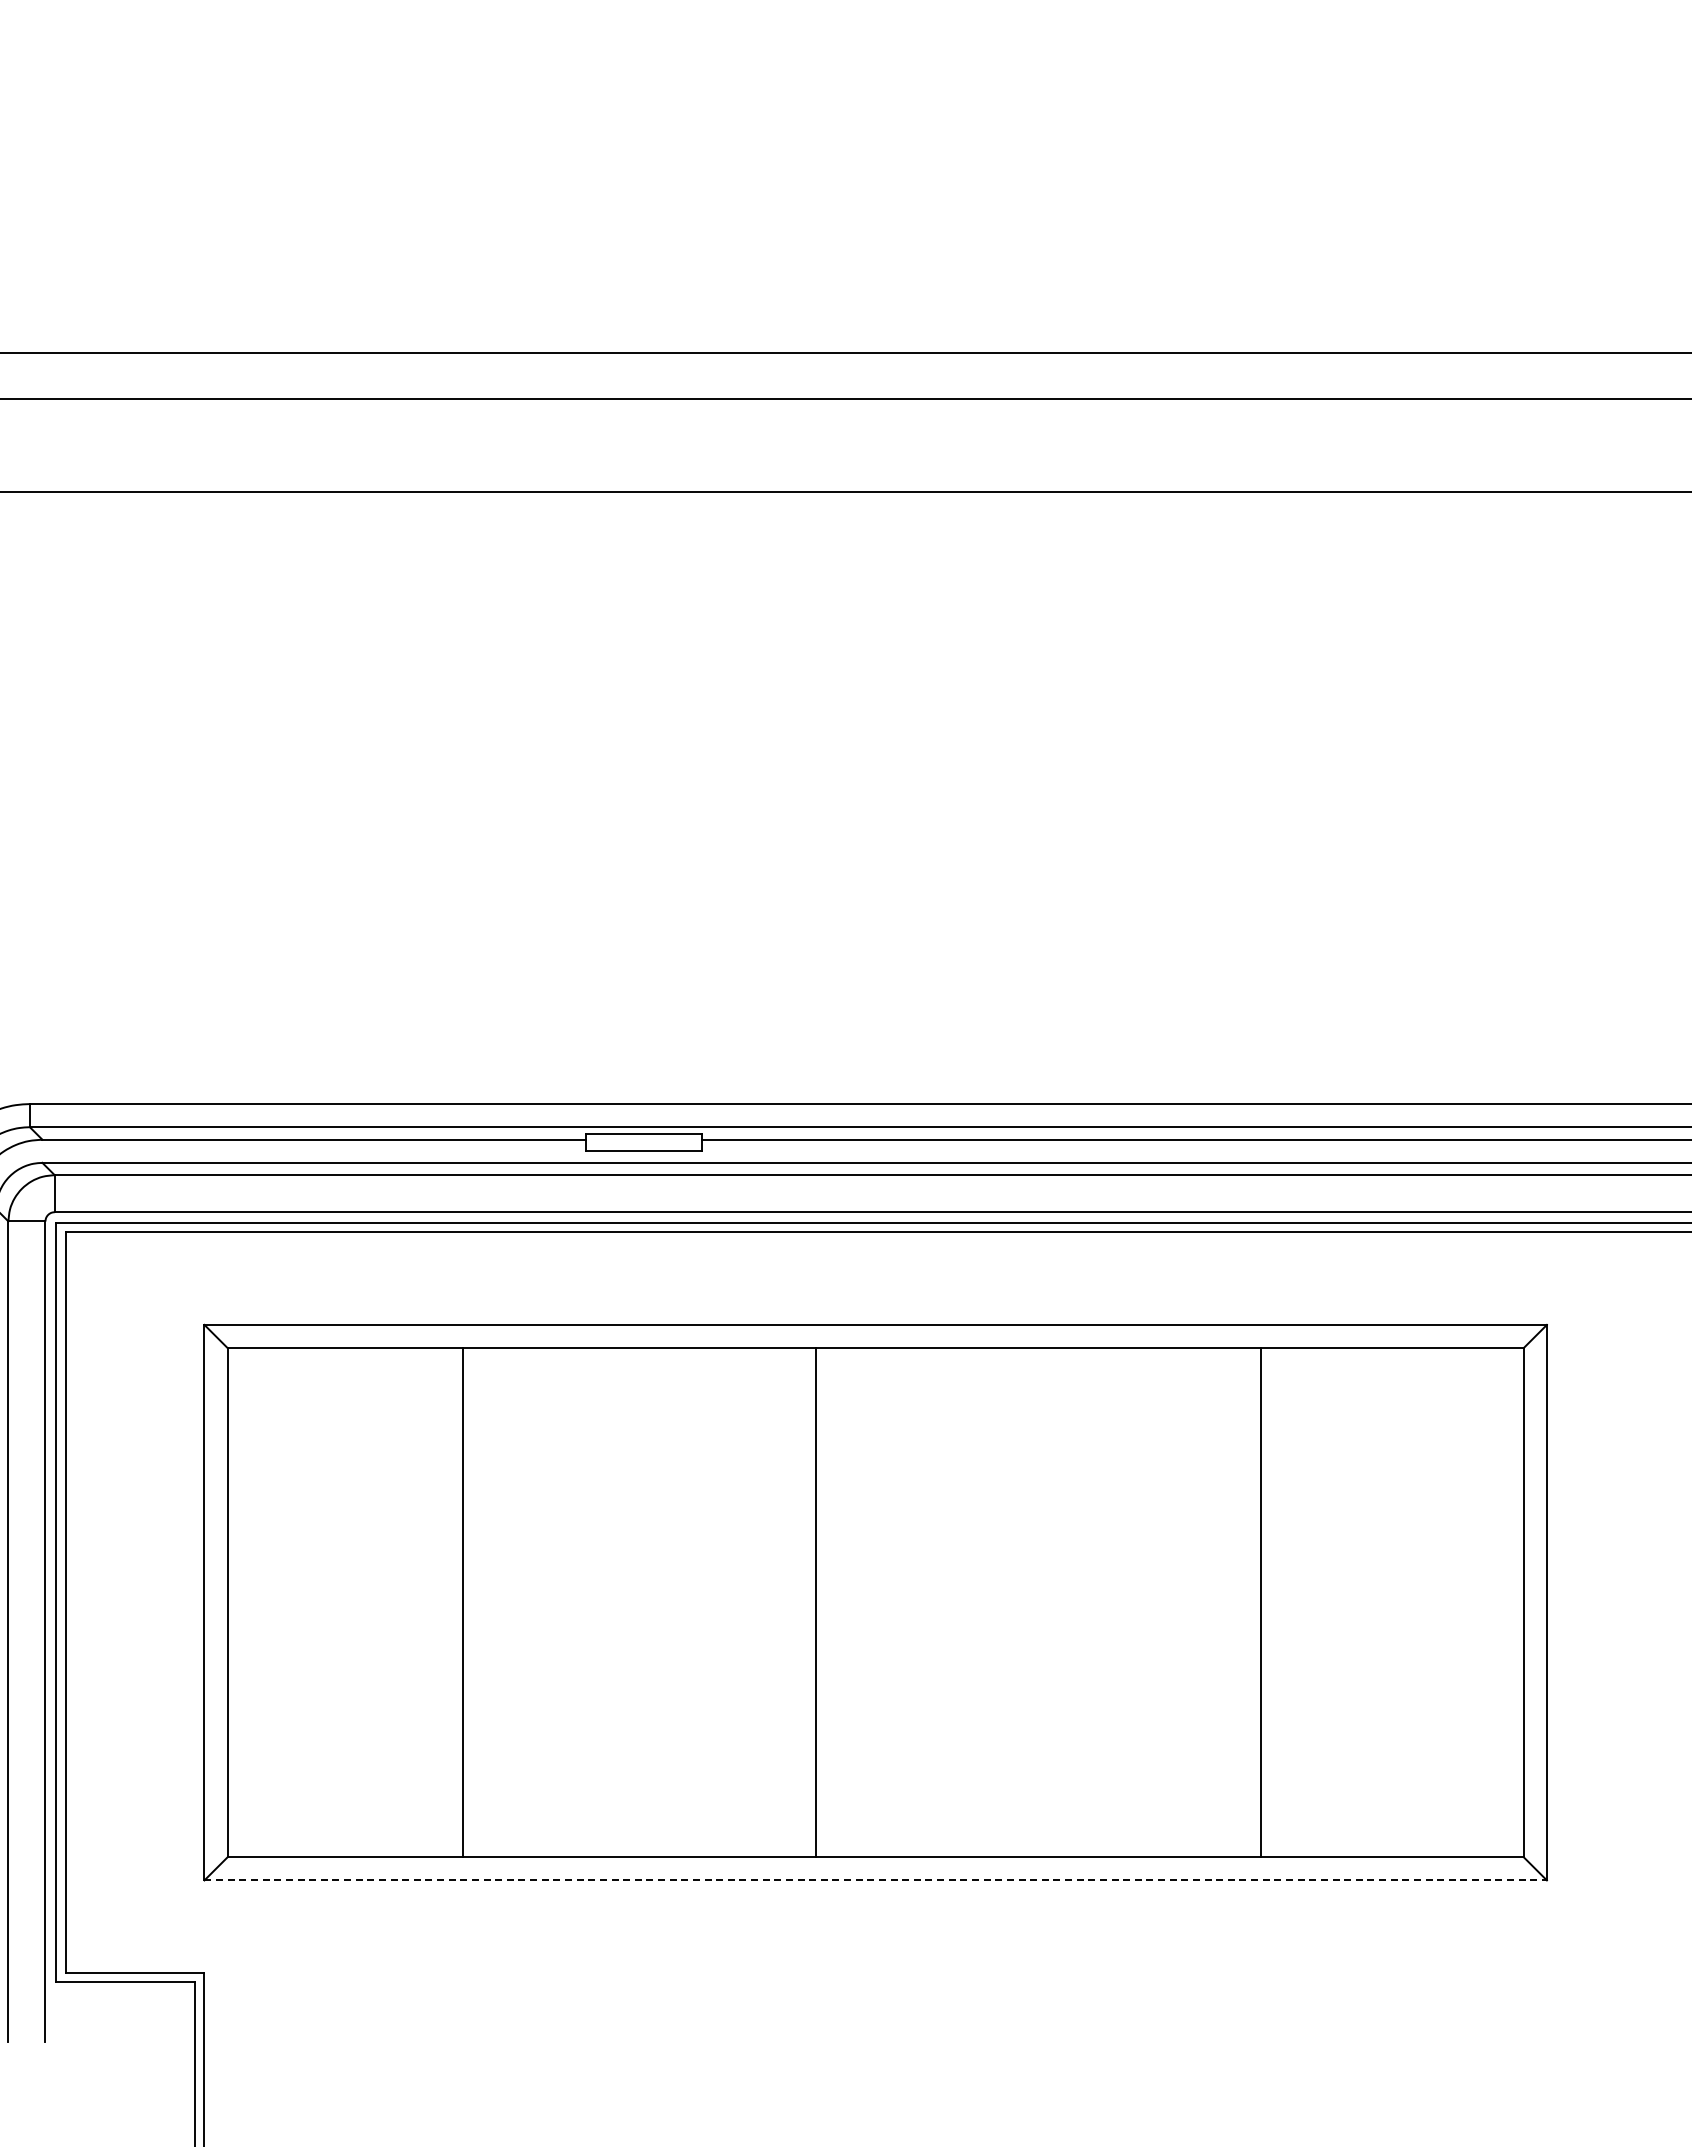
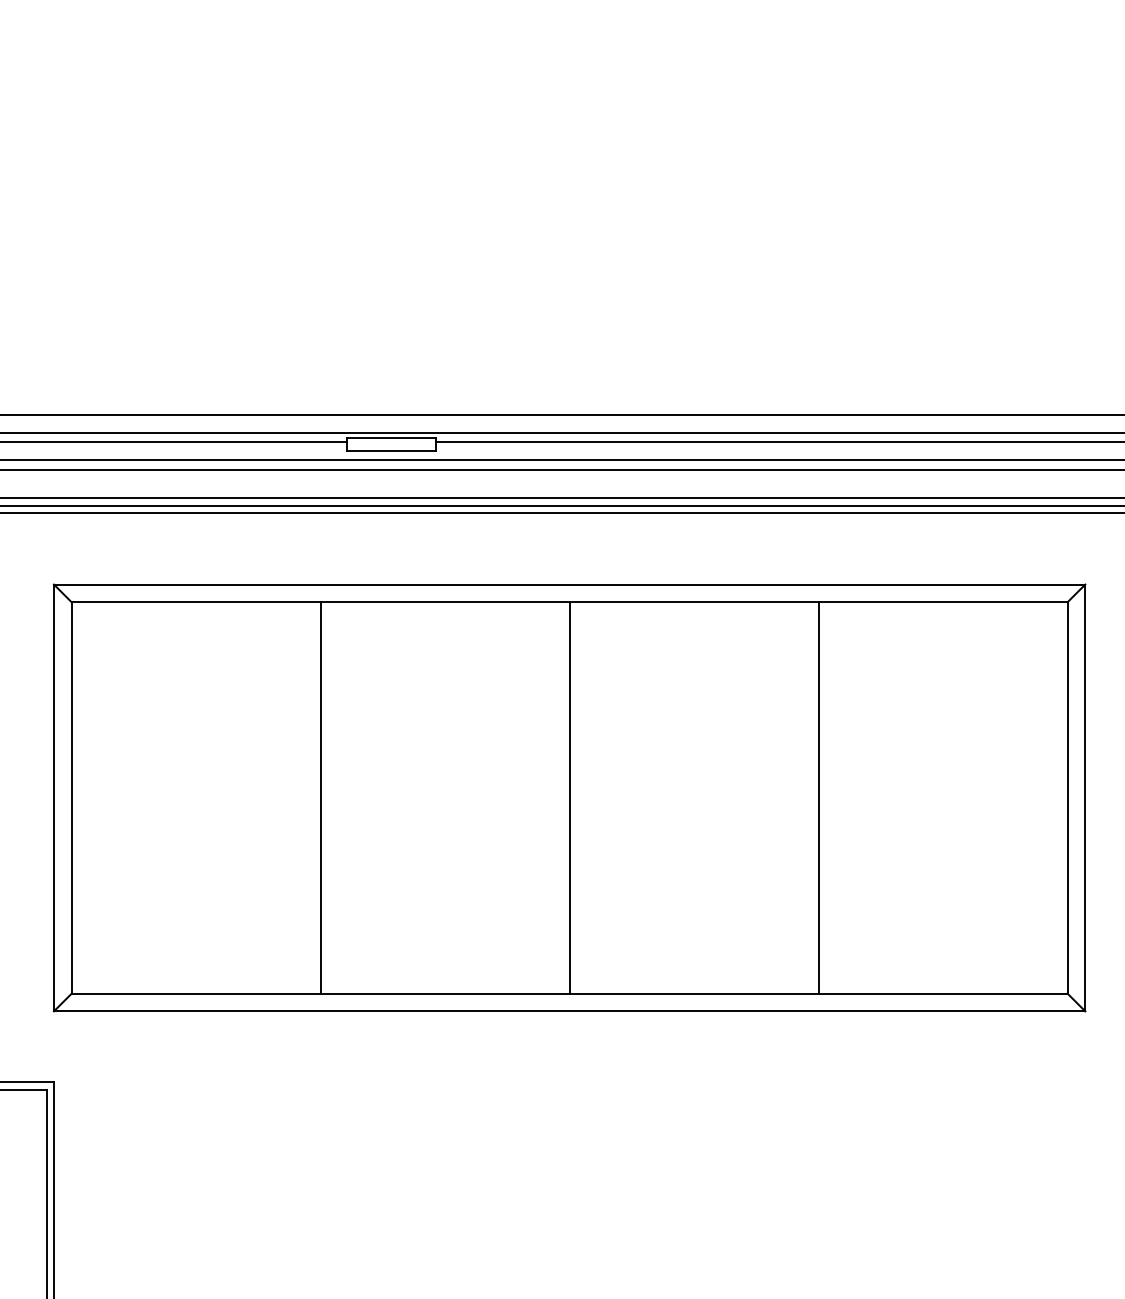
line: (462, 1602) -> (320, 797), moved
line: (815, 1602) -> (569, 797), moved
line: (1260, 1602) -> (818, 797), moved
line: (876, 1880) -> (570, 1011), dashed -> solid

